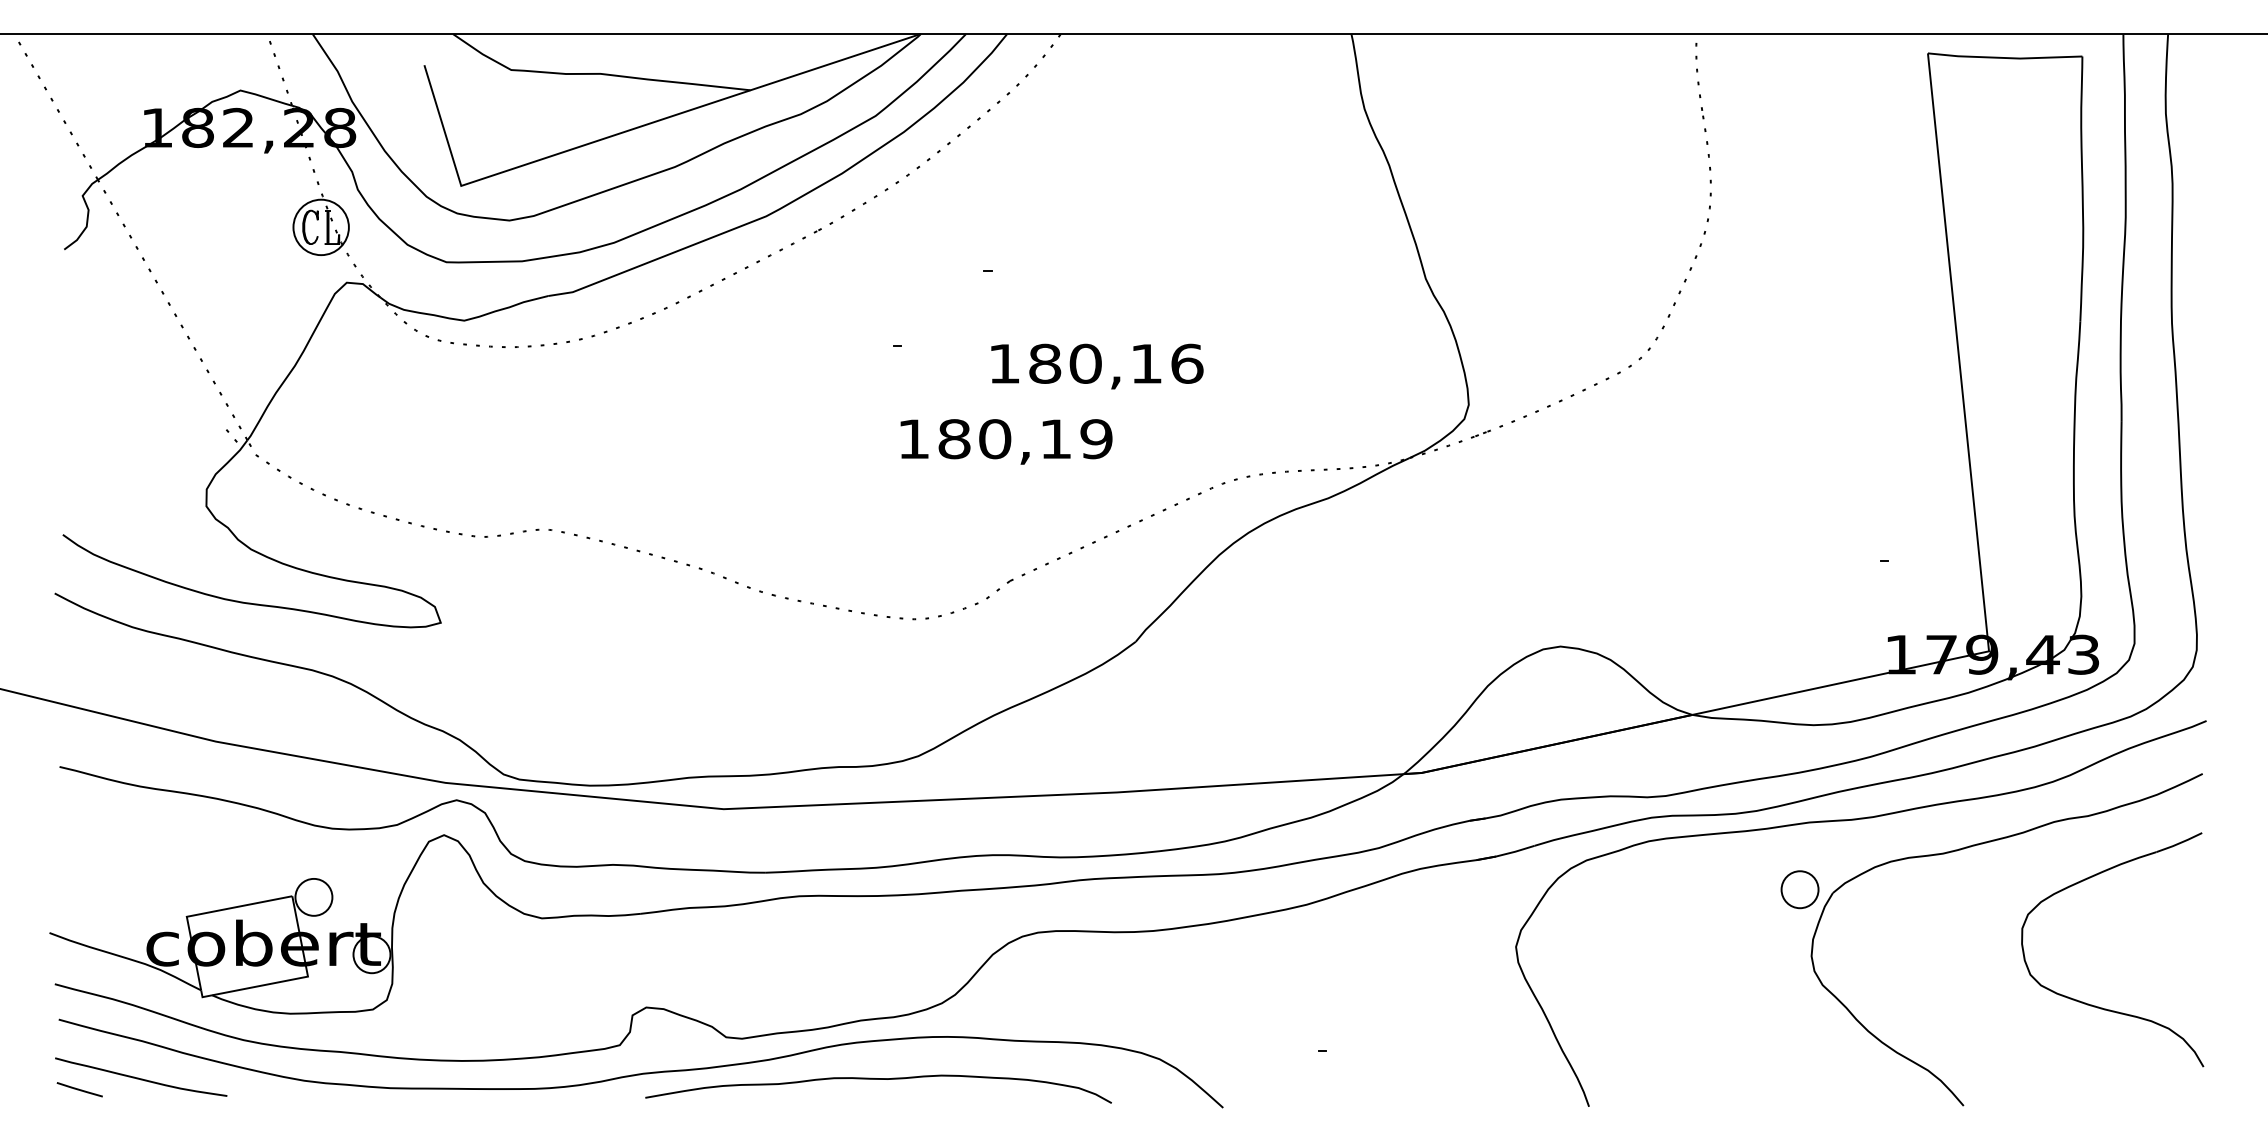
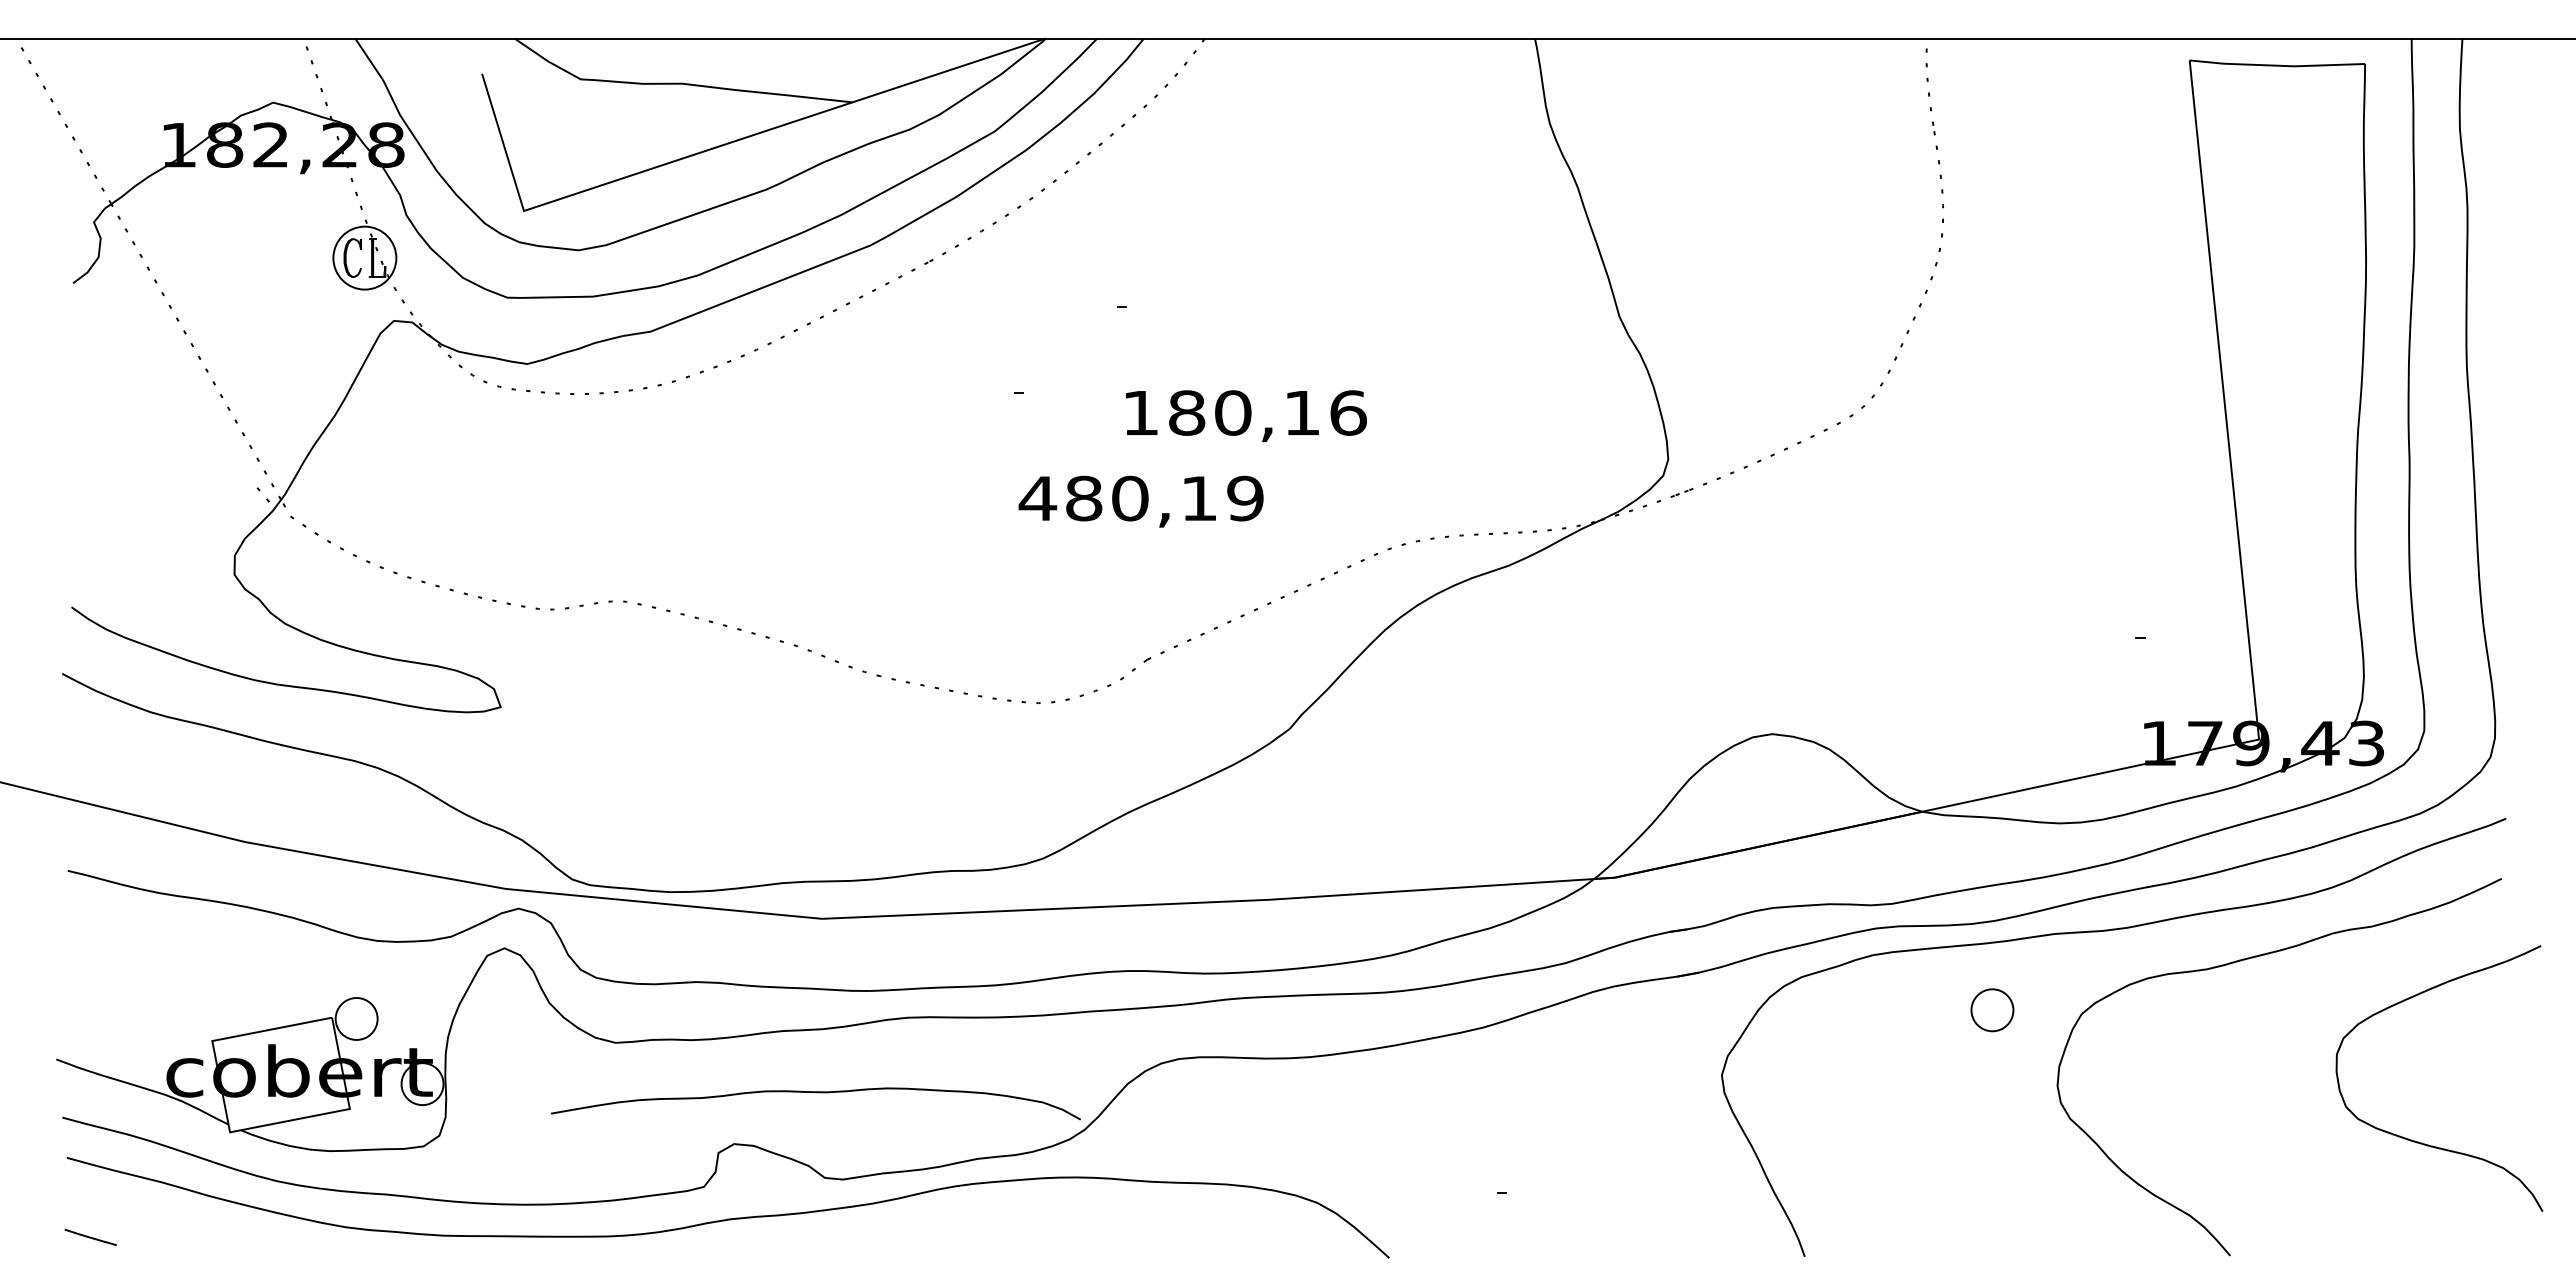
text: (913, 439) -> (1037, 498), 180,19 -> 480,19
part: (1800, 889) -> (1992, 1010), moved
part: (2094, 1005) -> (2418, 1141), moved
curve: (141, 1078) -> (160, 1224), removed
curve: (878, 1080) -> (815, 1093), moved

